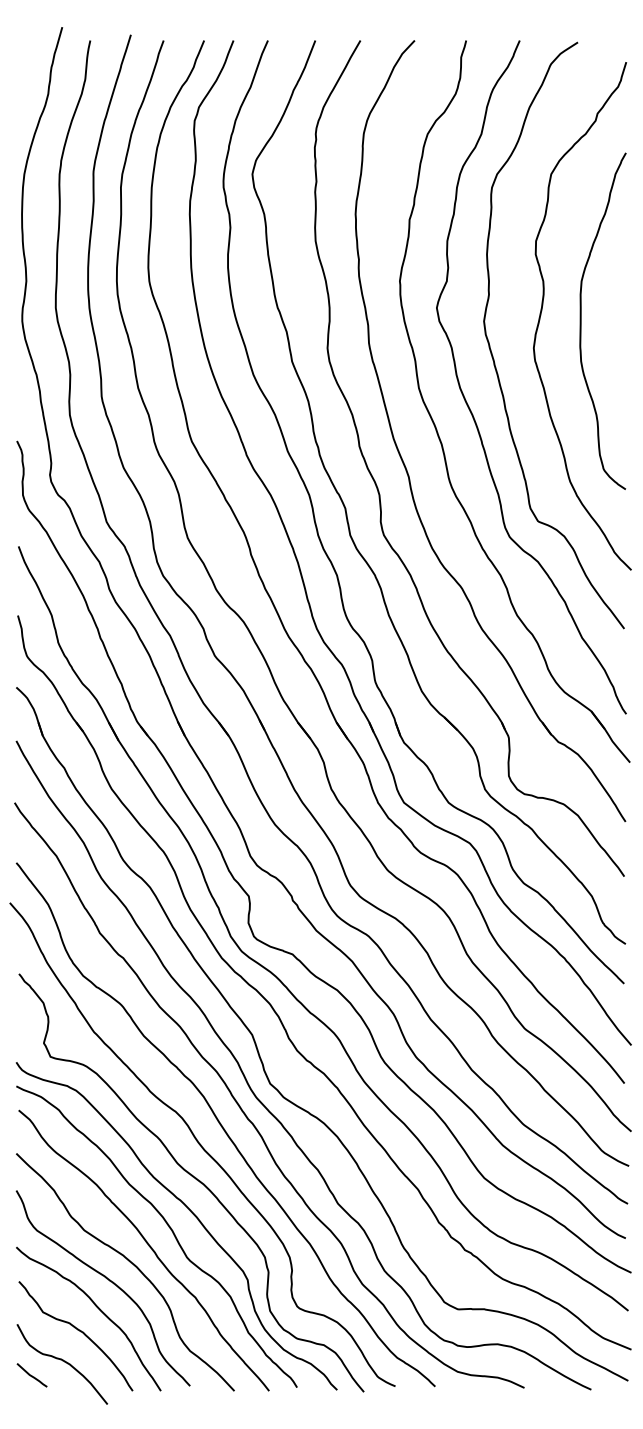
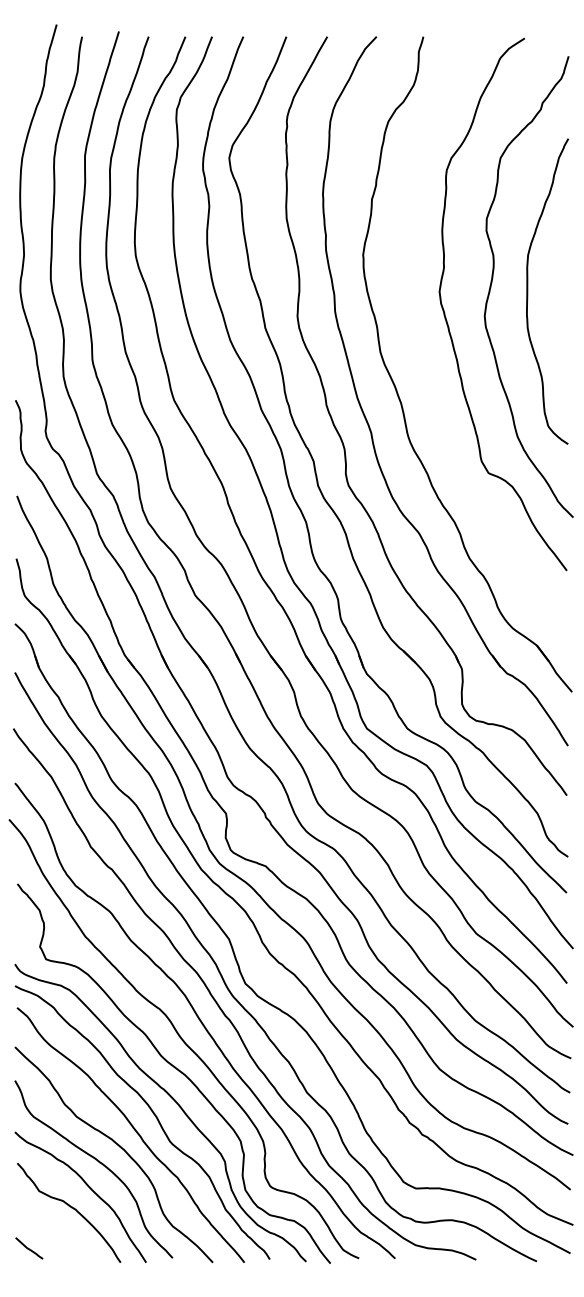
curve: (469, 406) -> (426, 368), removed
curve: (63, 1362) -> (57, 1236), removed

